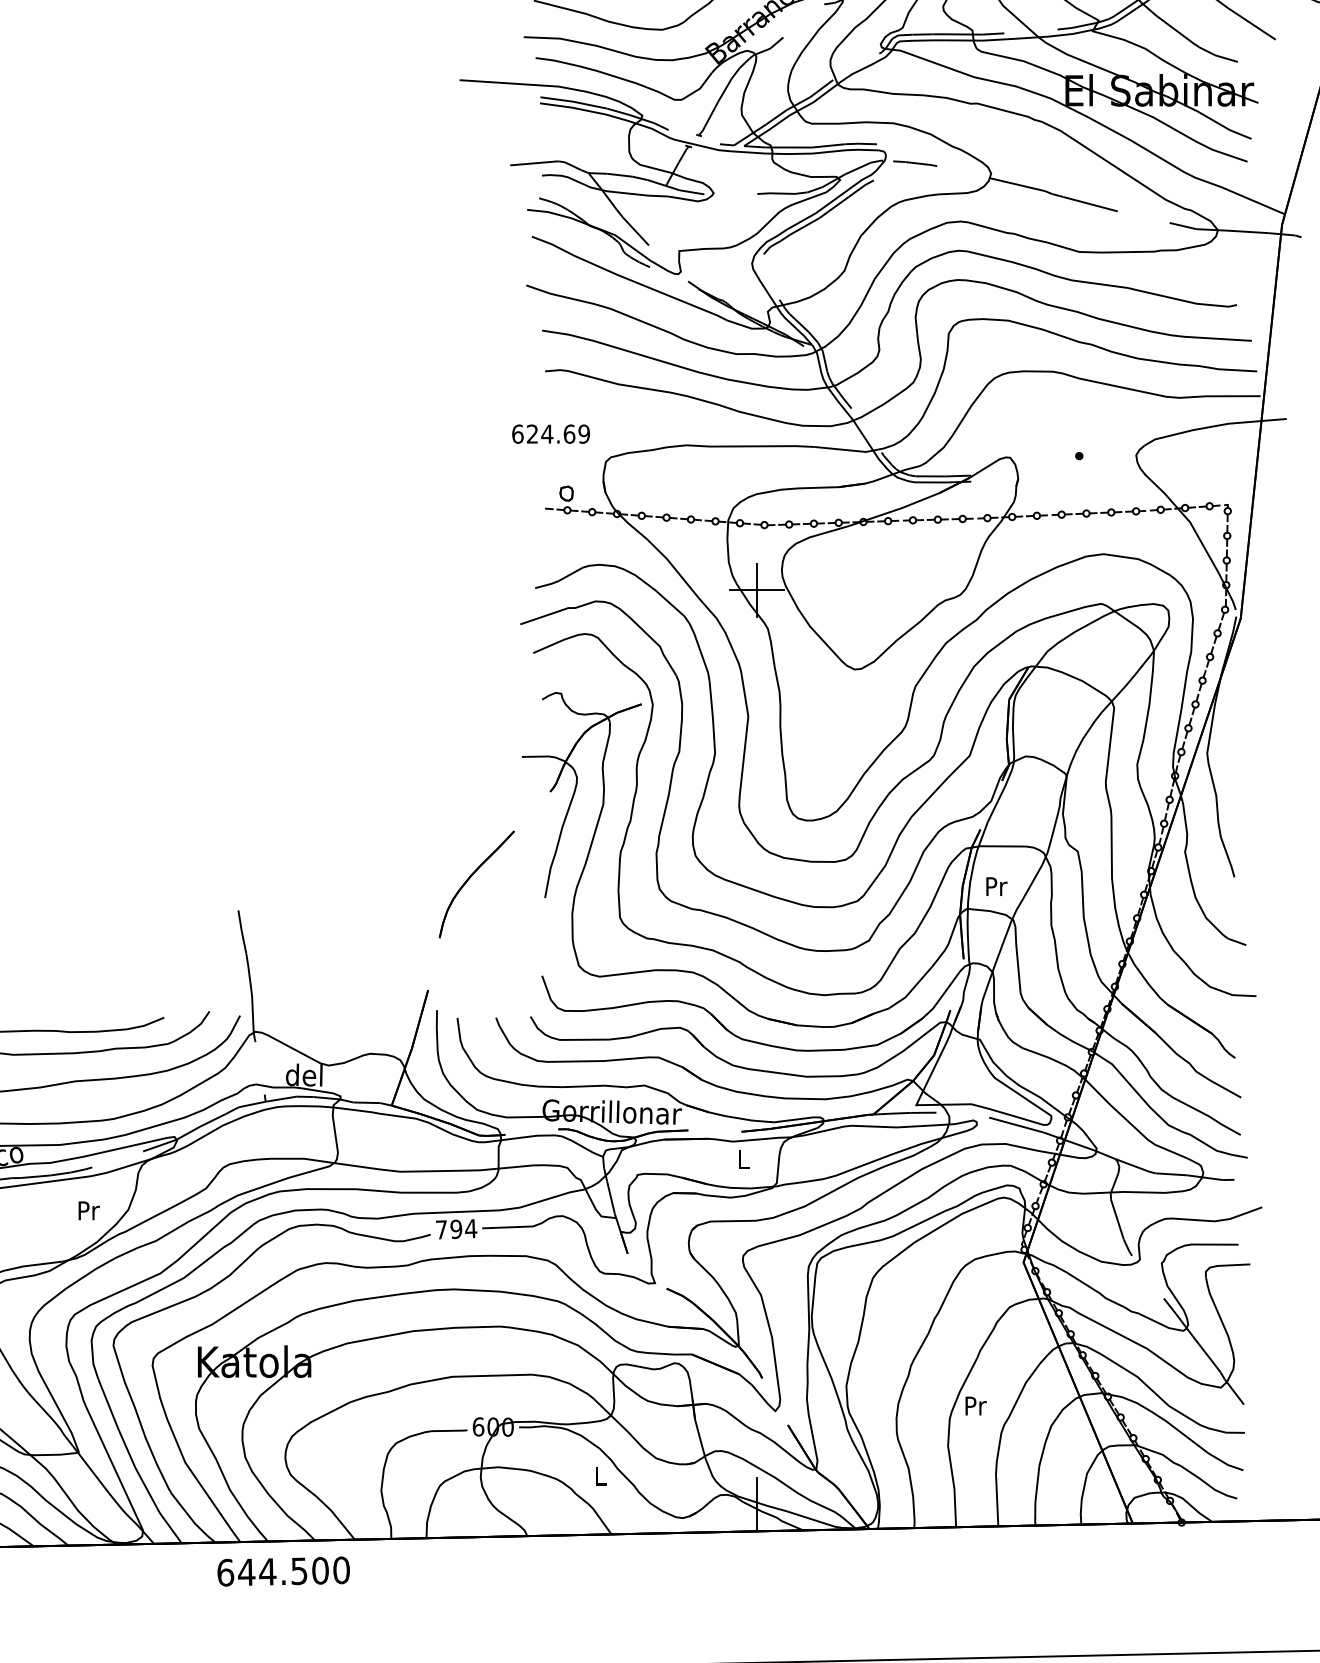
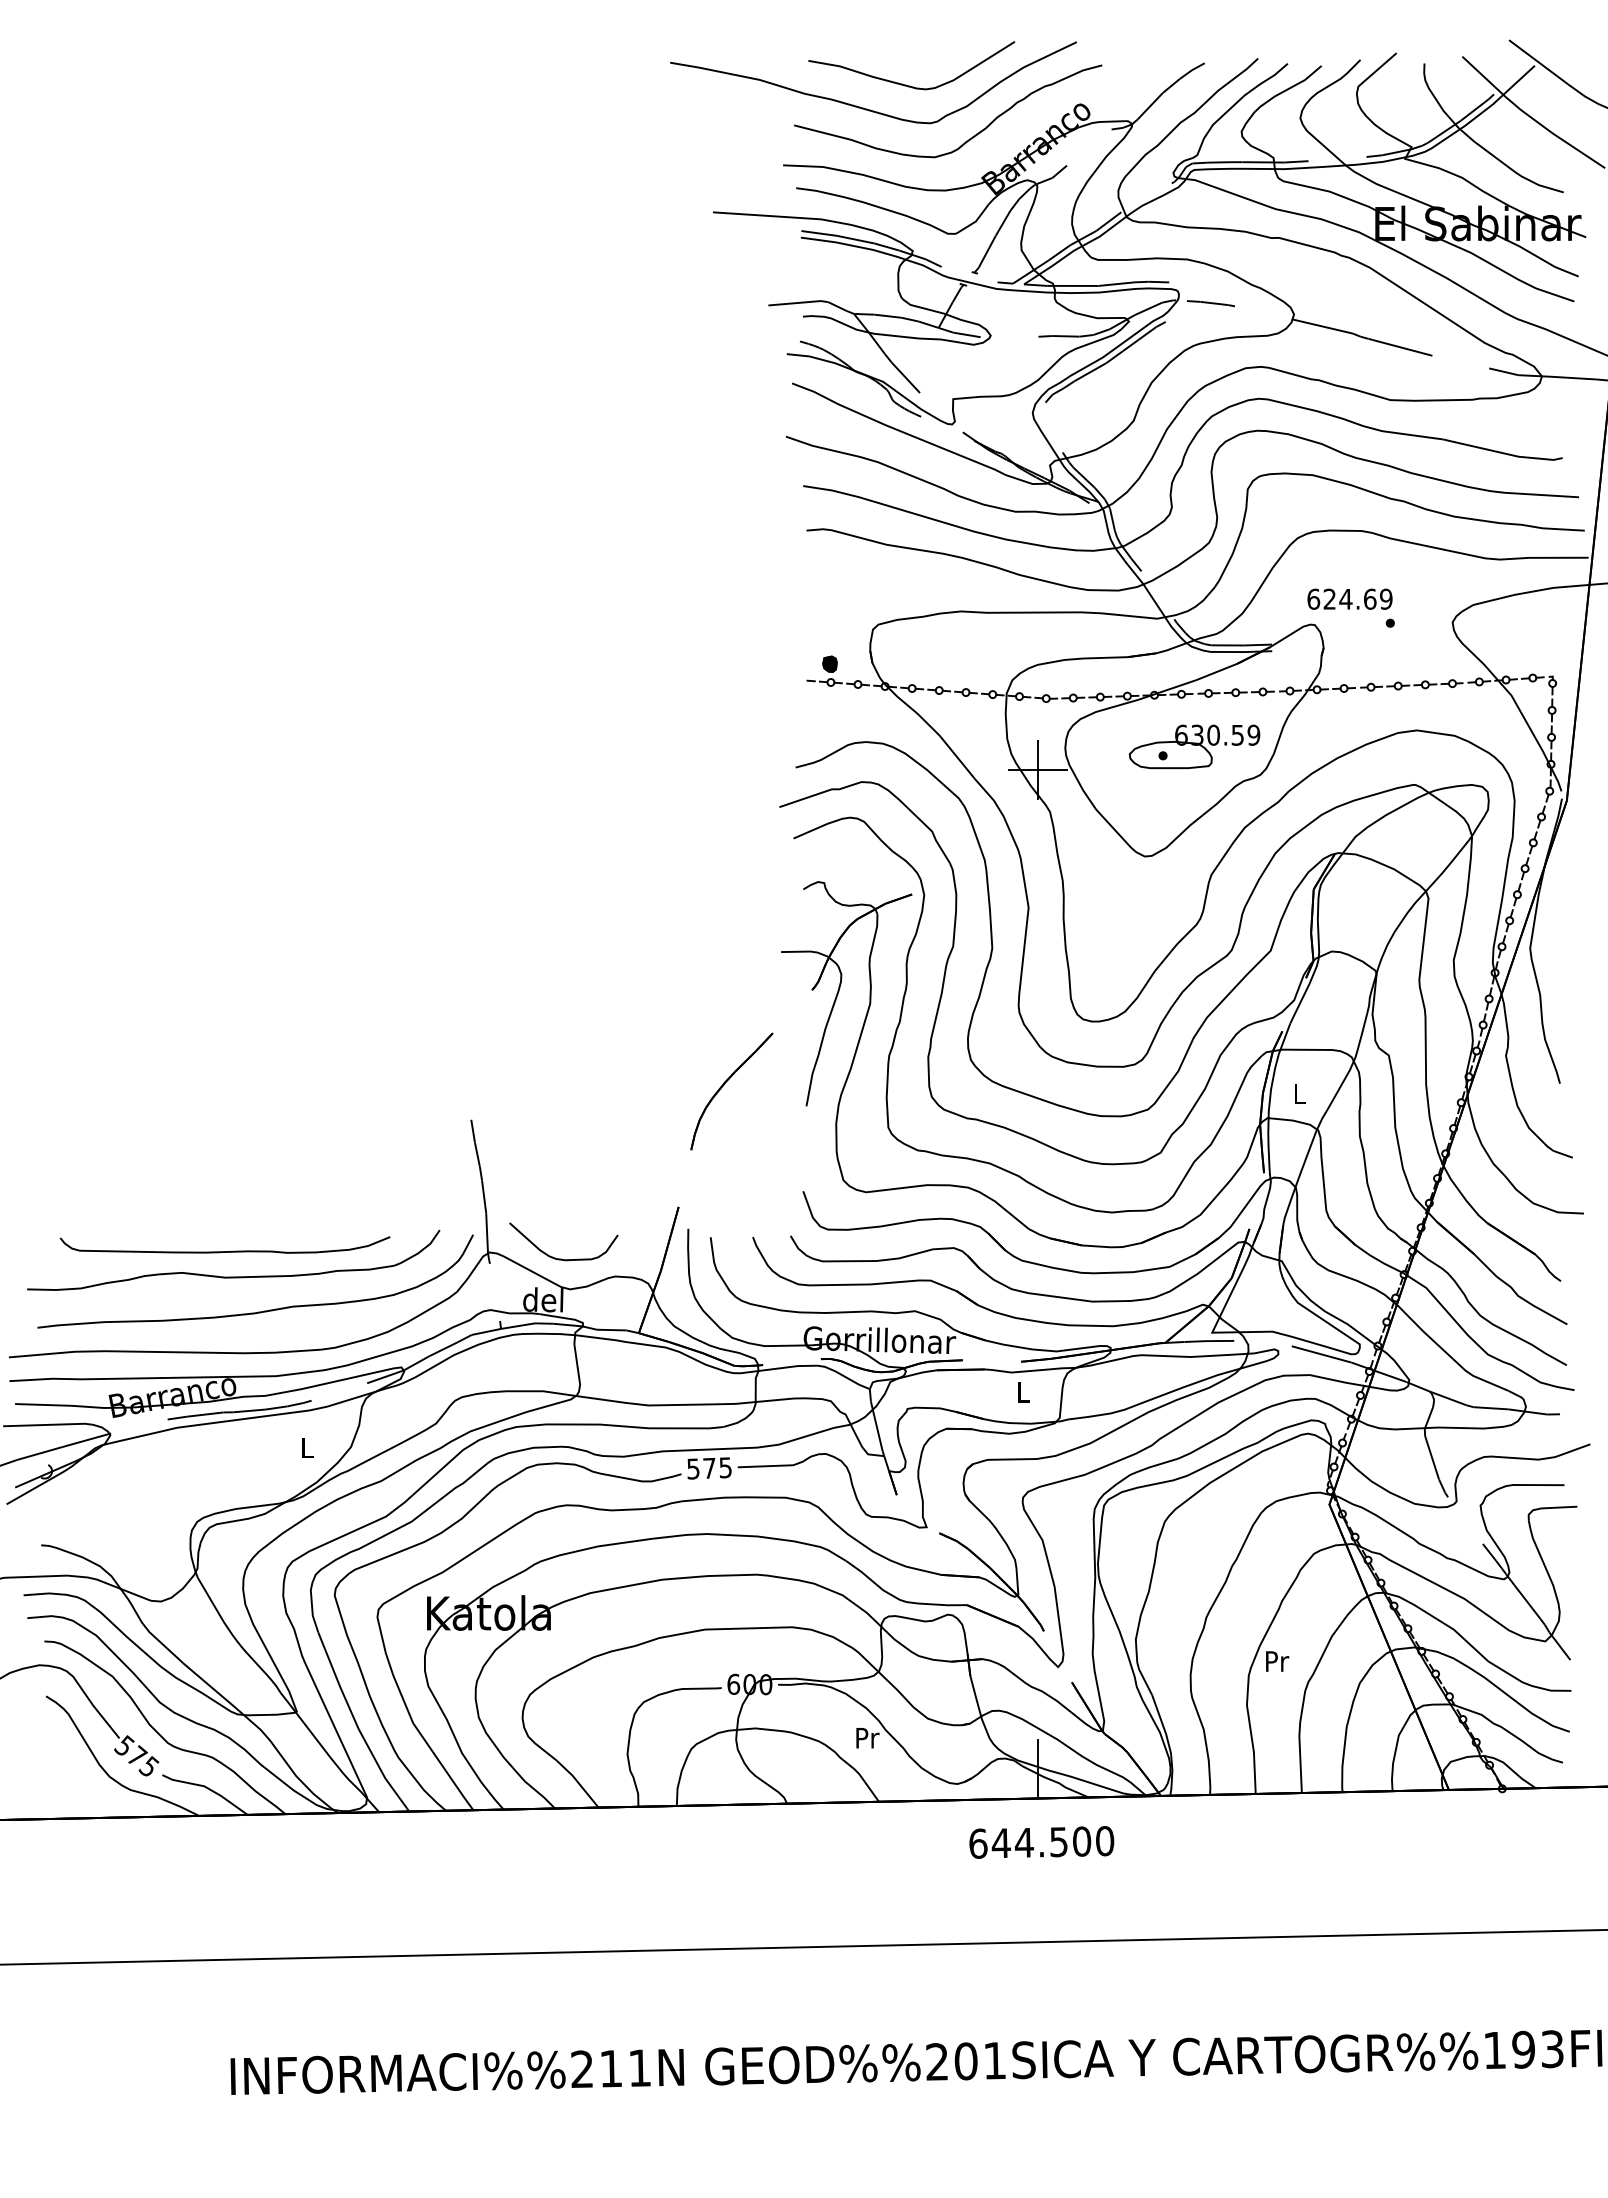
text: (550, 433) -> (1349, 598), moved
fill: (566, 493) -> (829, 664), added
part: (900, 568) -> (1194, 746), added
text: (996, 886) -> (1299, 1093), Pr -> L
curve: (320, 1037) -> (561, 1258), added
text: (88, 1210) -> (307, 1447), Pr -> L
text: (456, 1229) -> (709, 1468), 794 -> 575
text: (600, 1476) -> (867, 1738), L -> Pr
text: (283, 1571) -> (1041, 1842), moved

